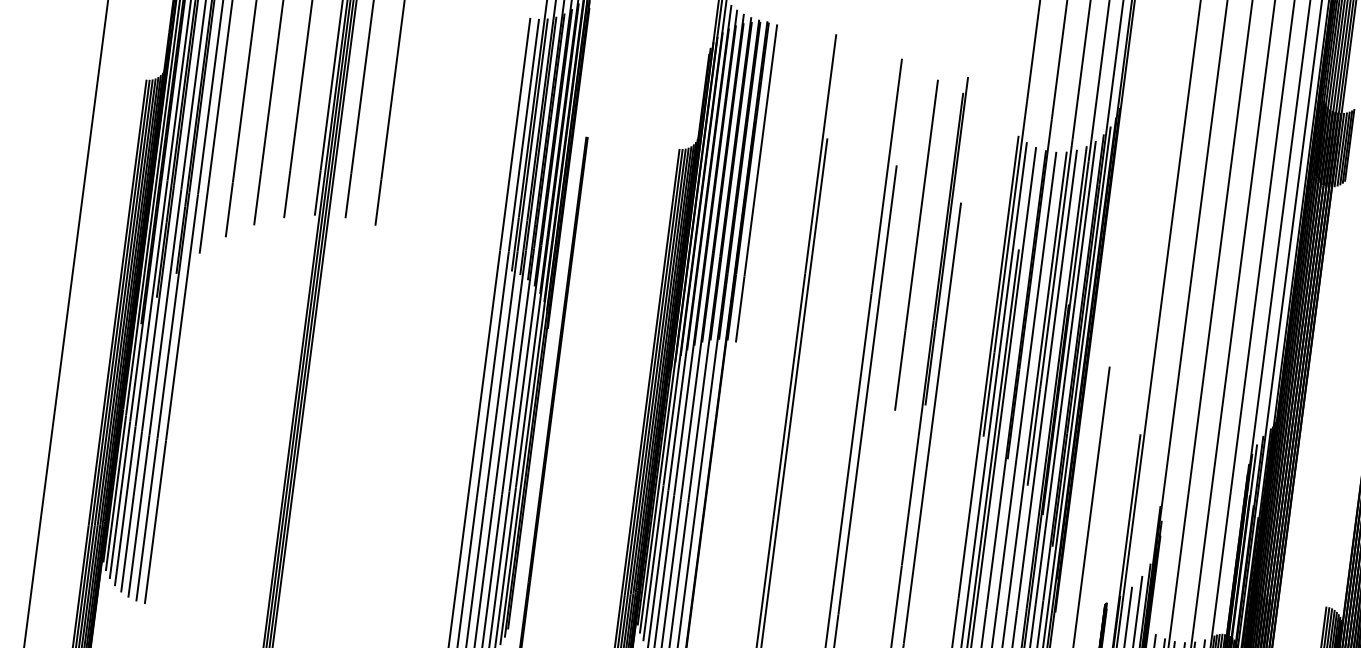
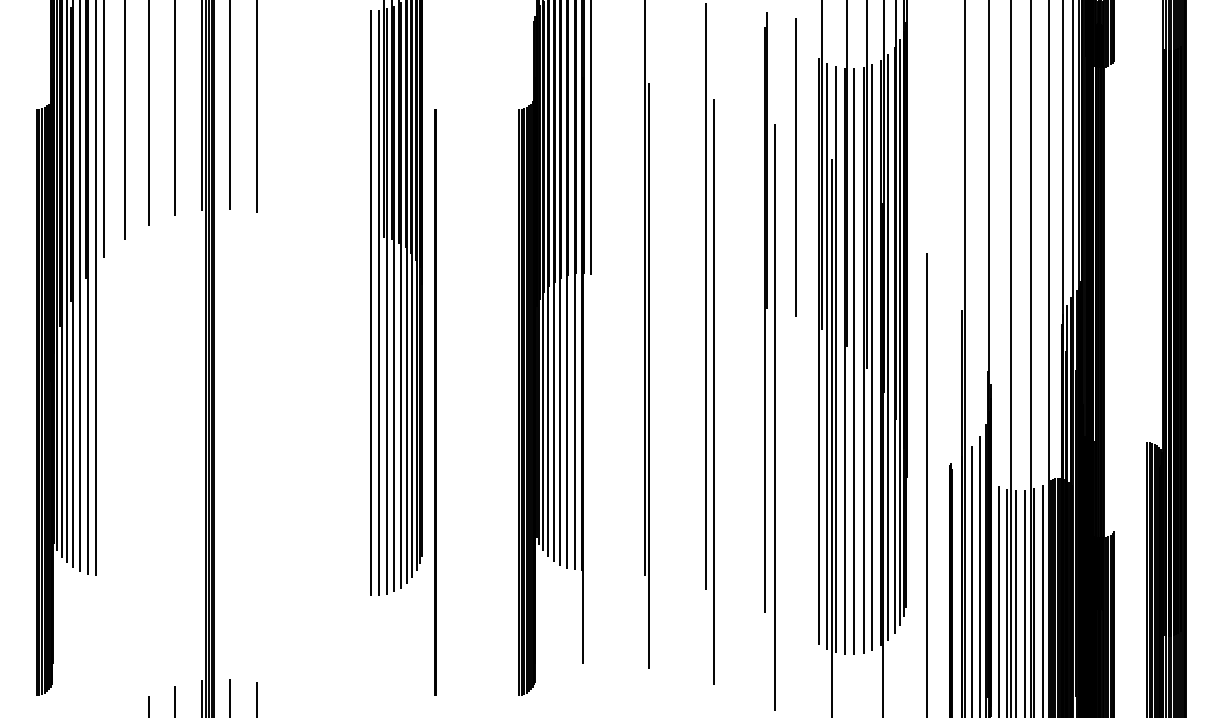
line: (916, 245) -> (795, 167), moved

